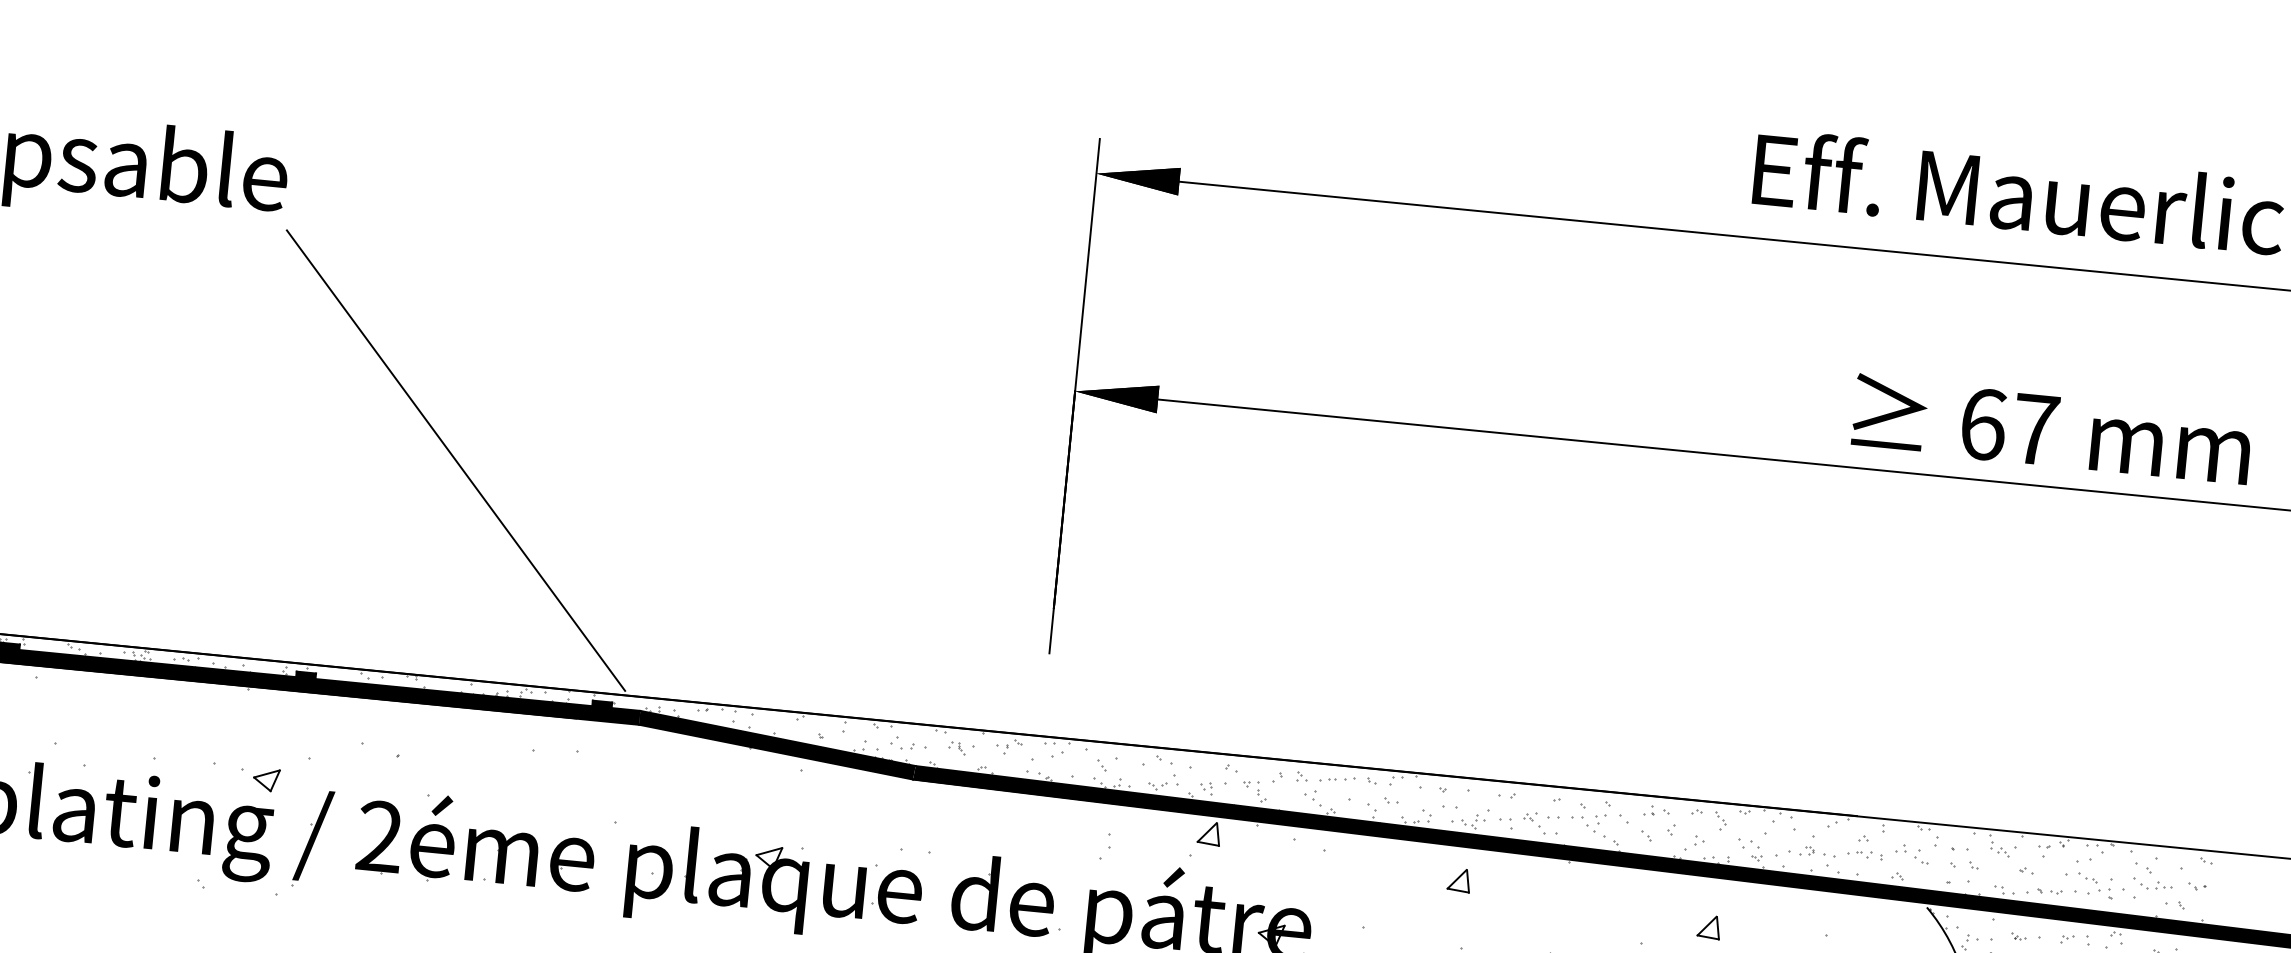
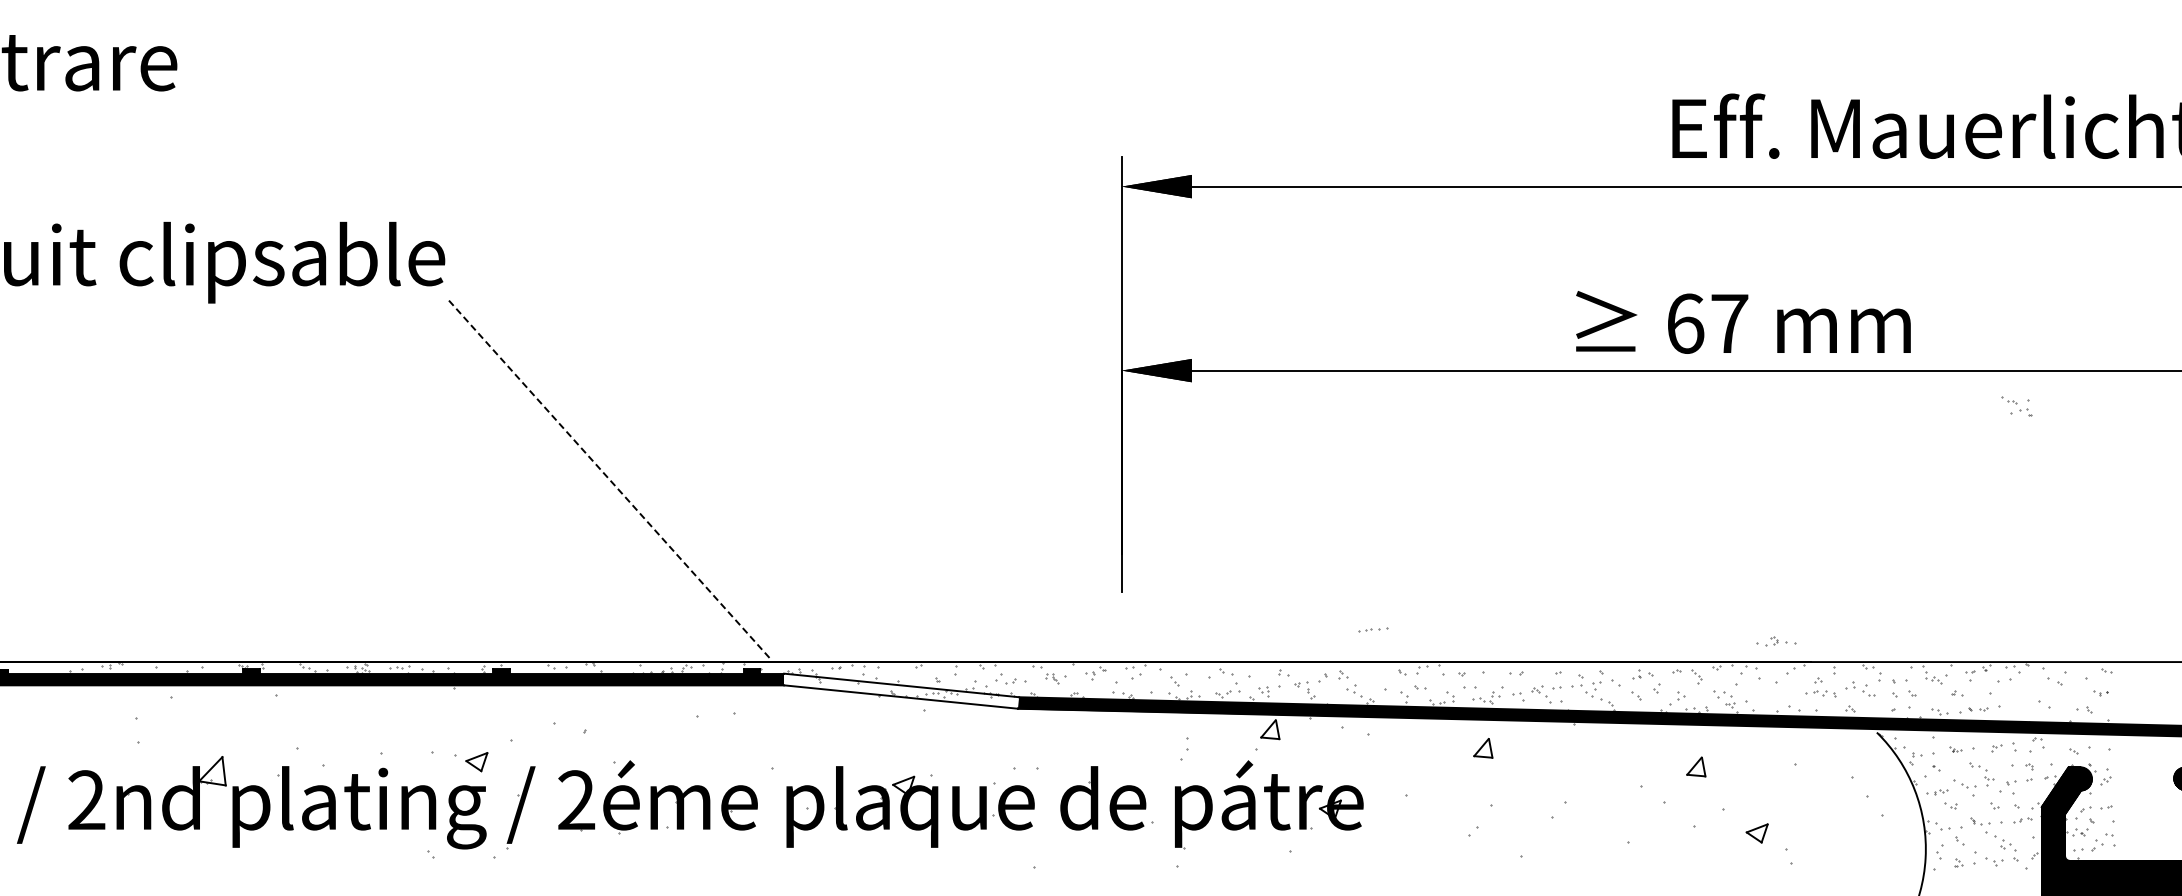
text: (2052, 429) -> (1743, 322), moved
line: (456, 460) -> (609, 479), solid -> dashed
fill: (777, 744) -> (901, 690), removed
part: (1337, 779) -> (1373, 629), moved
part: (1812, 851) -> (1776, 641), moved
part: (2152, 884) -> (2063, 694), removed
part: (2095, 885) -> (2016, 406), moved

